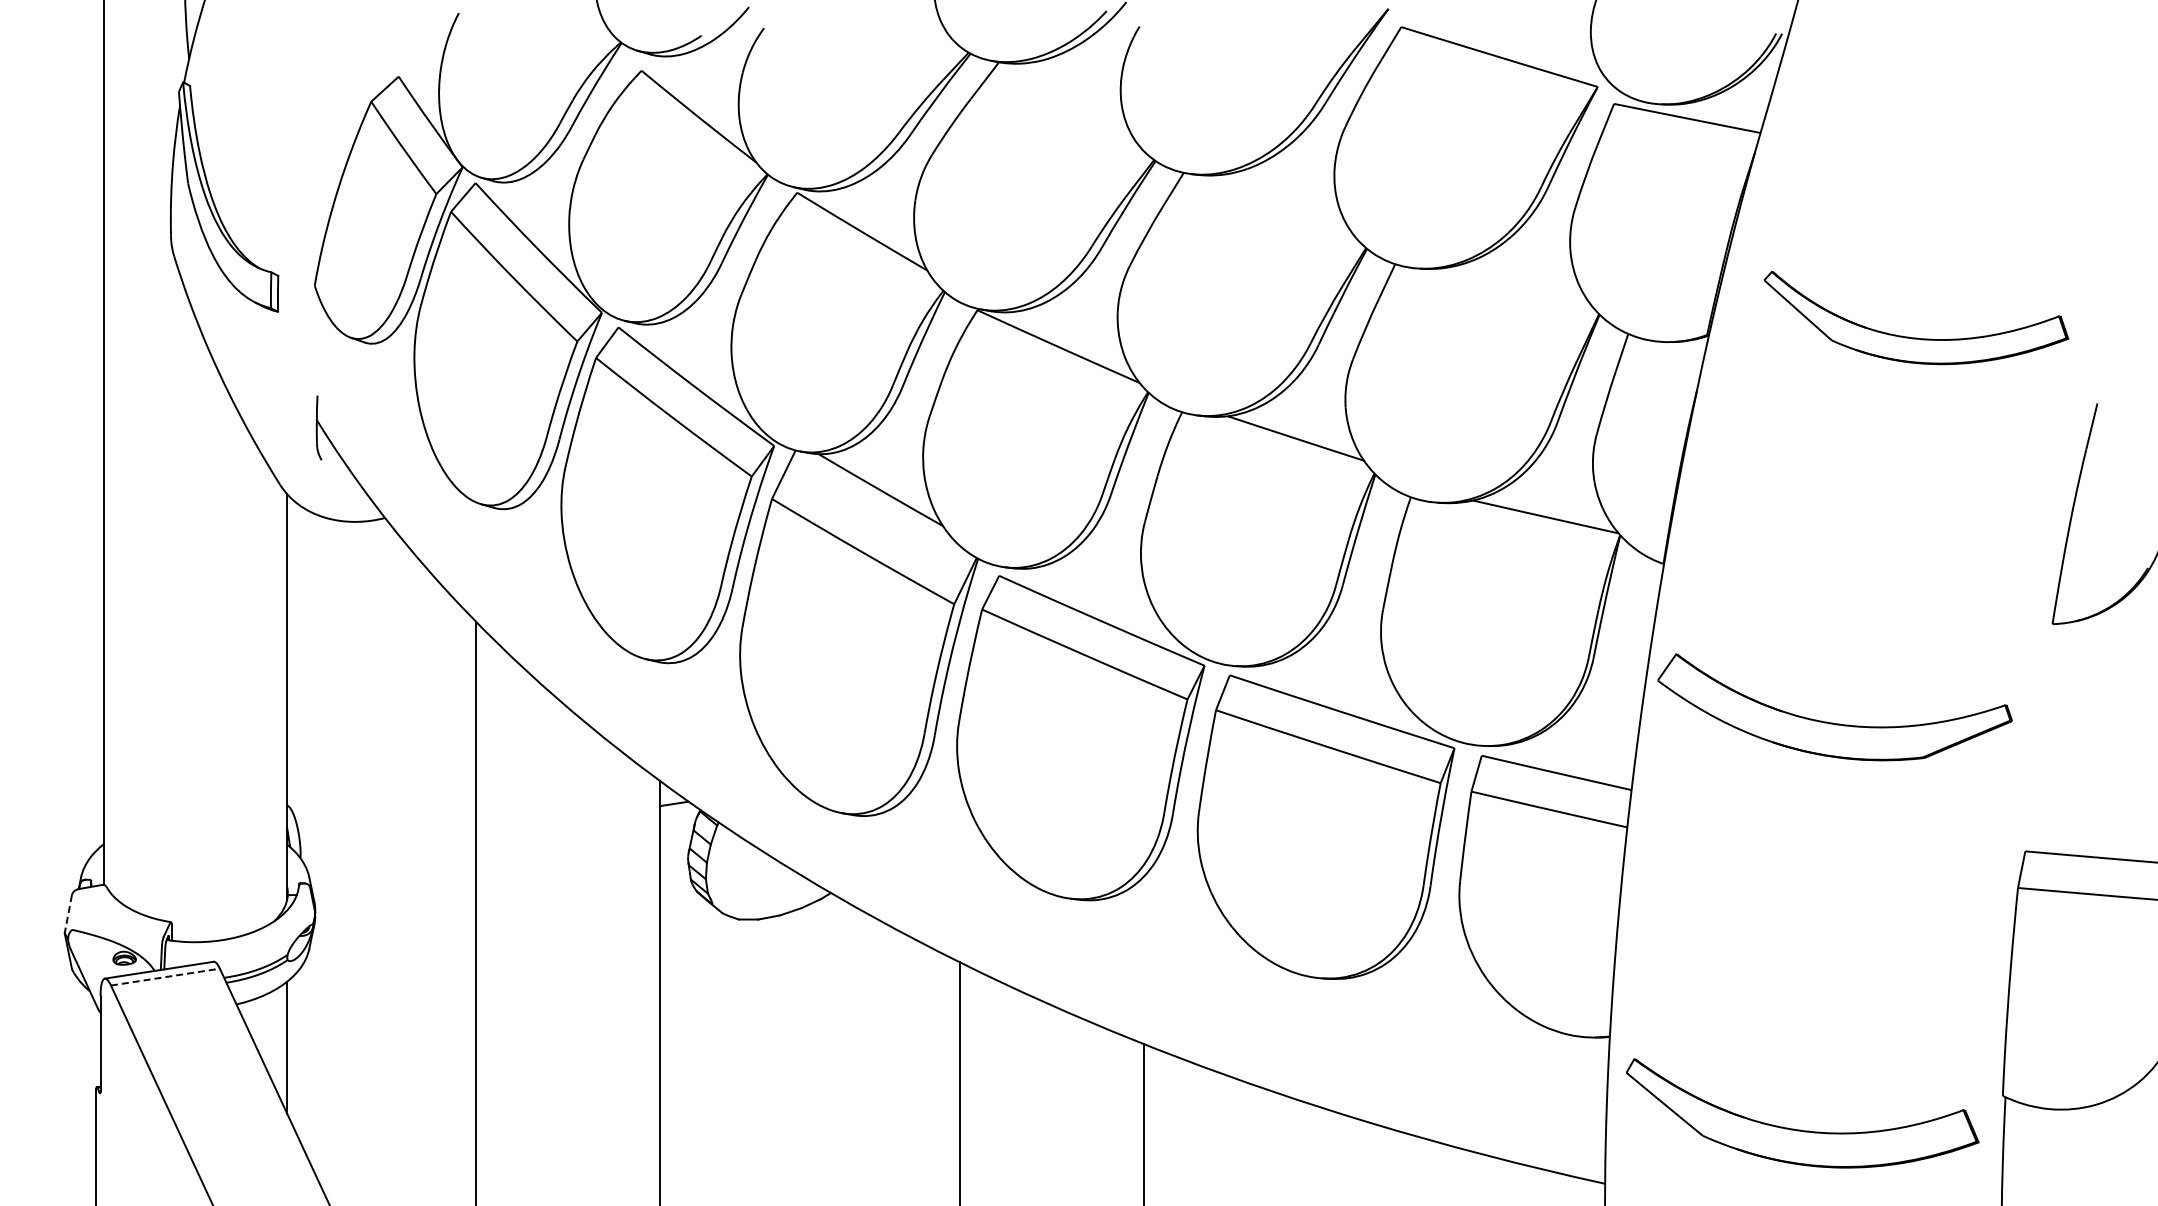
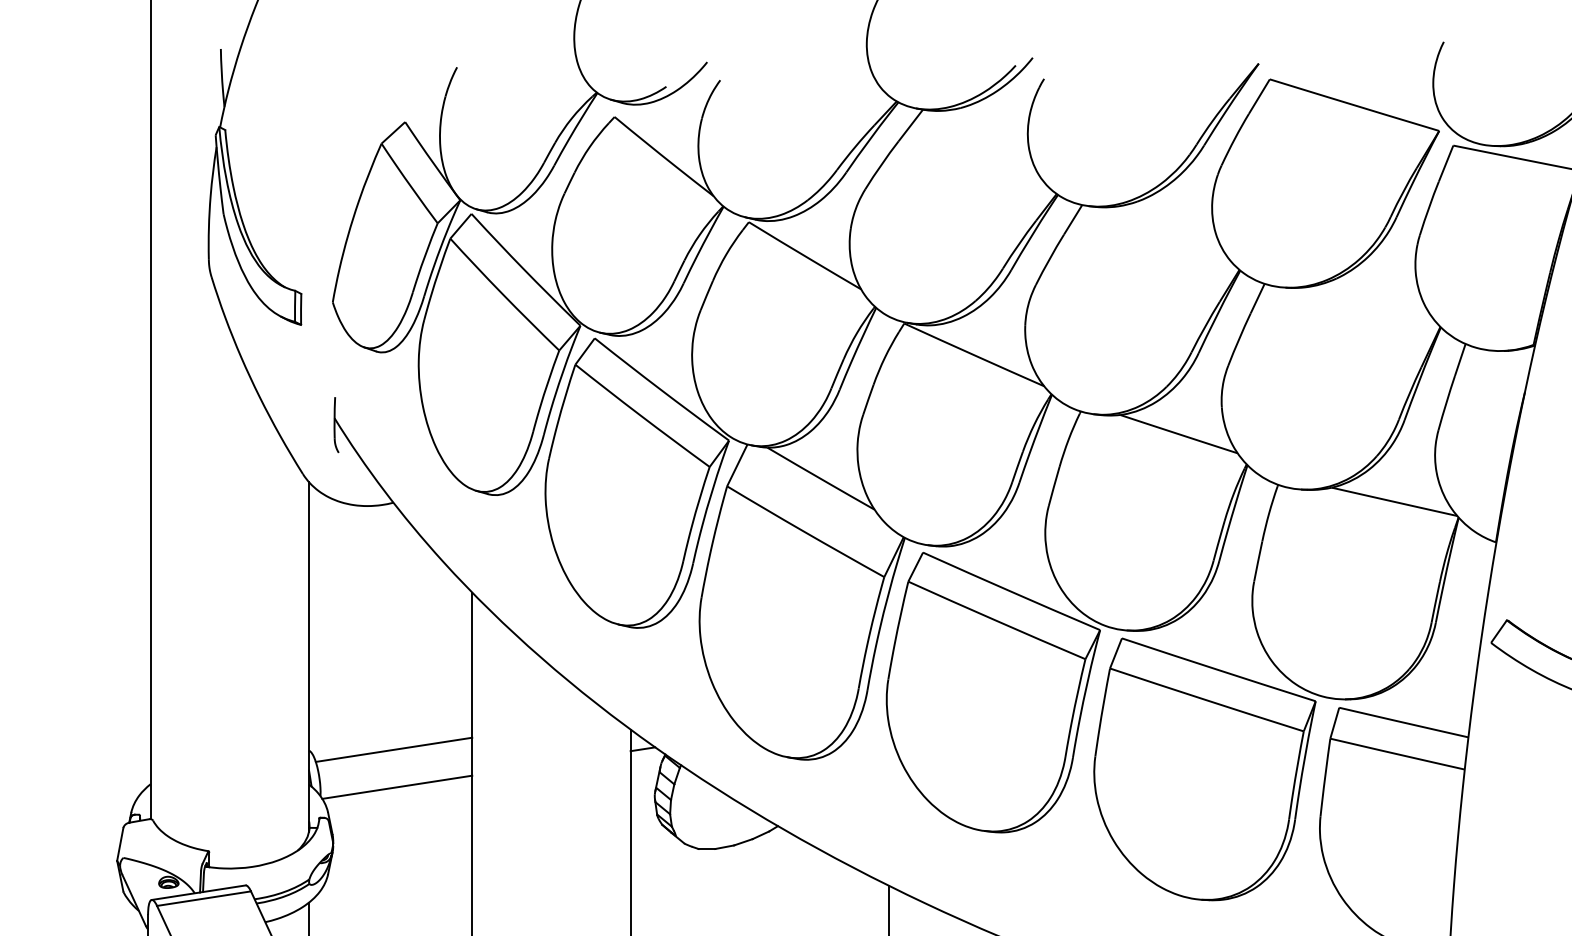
line: (385, 804) -> (393, 749), added
line: (389, 847) -> (397, 786), added
line: (68, 914) -> (120, 844), dashed -> solid
line: (165, 977) -> (204, 898), dashed -> solid

